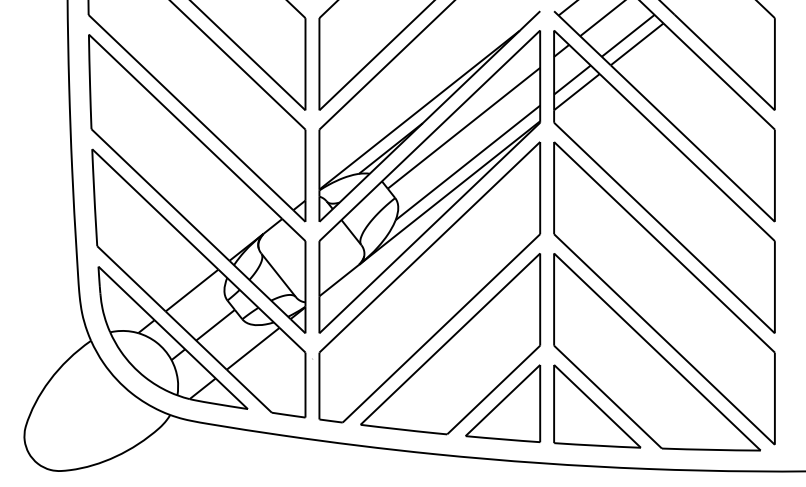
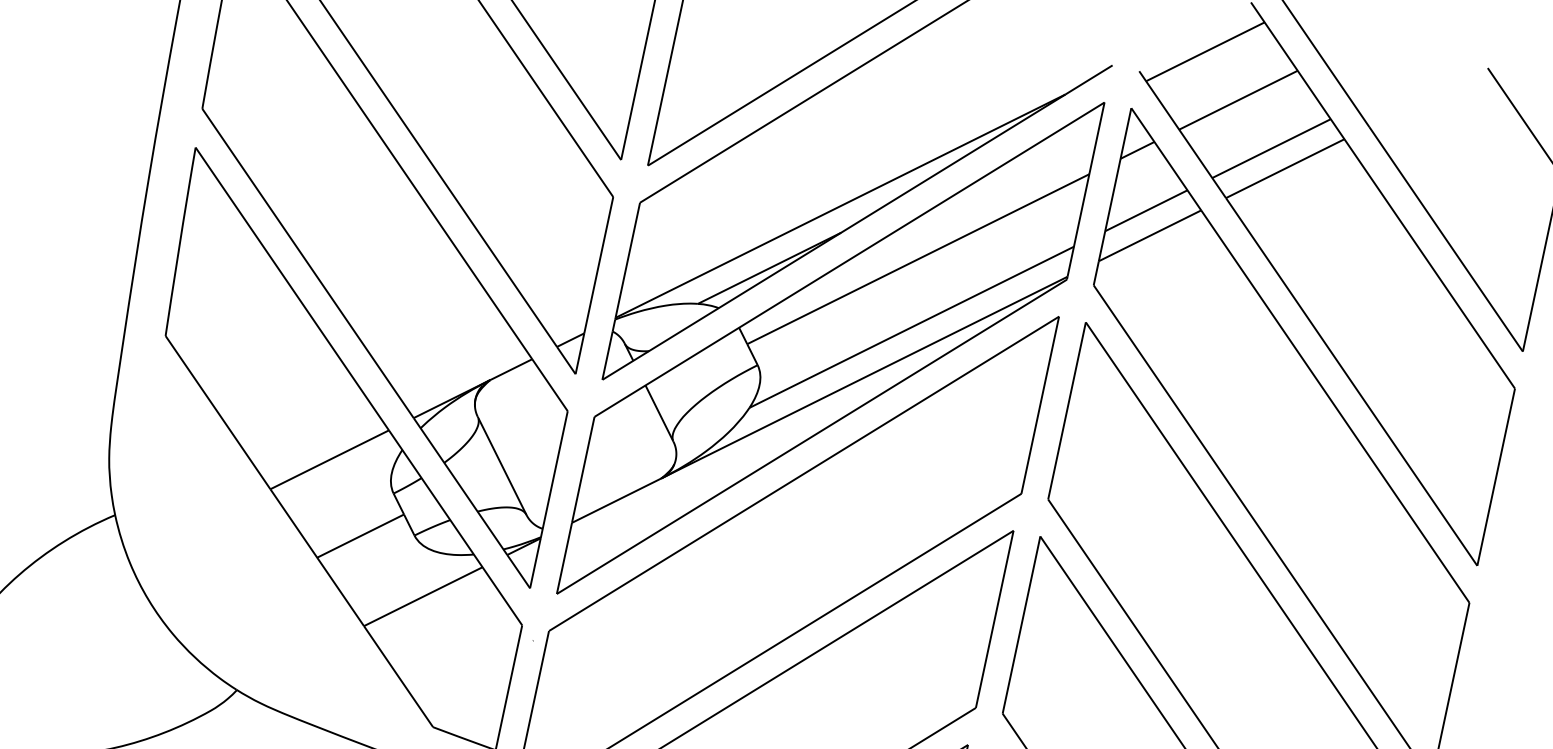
part: (172, 337) -> (272, 542), removed

